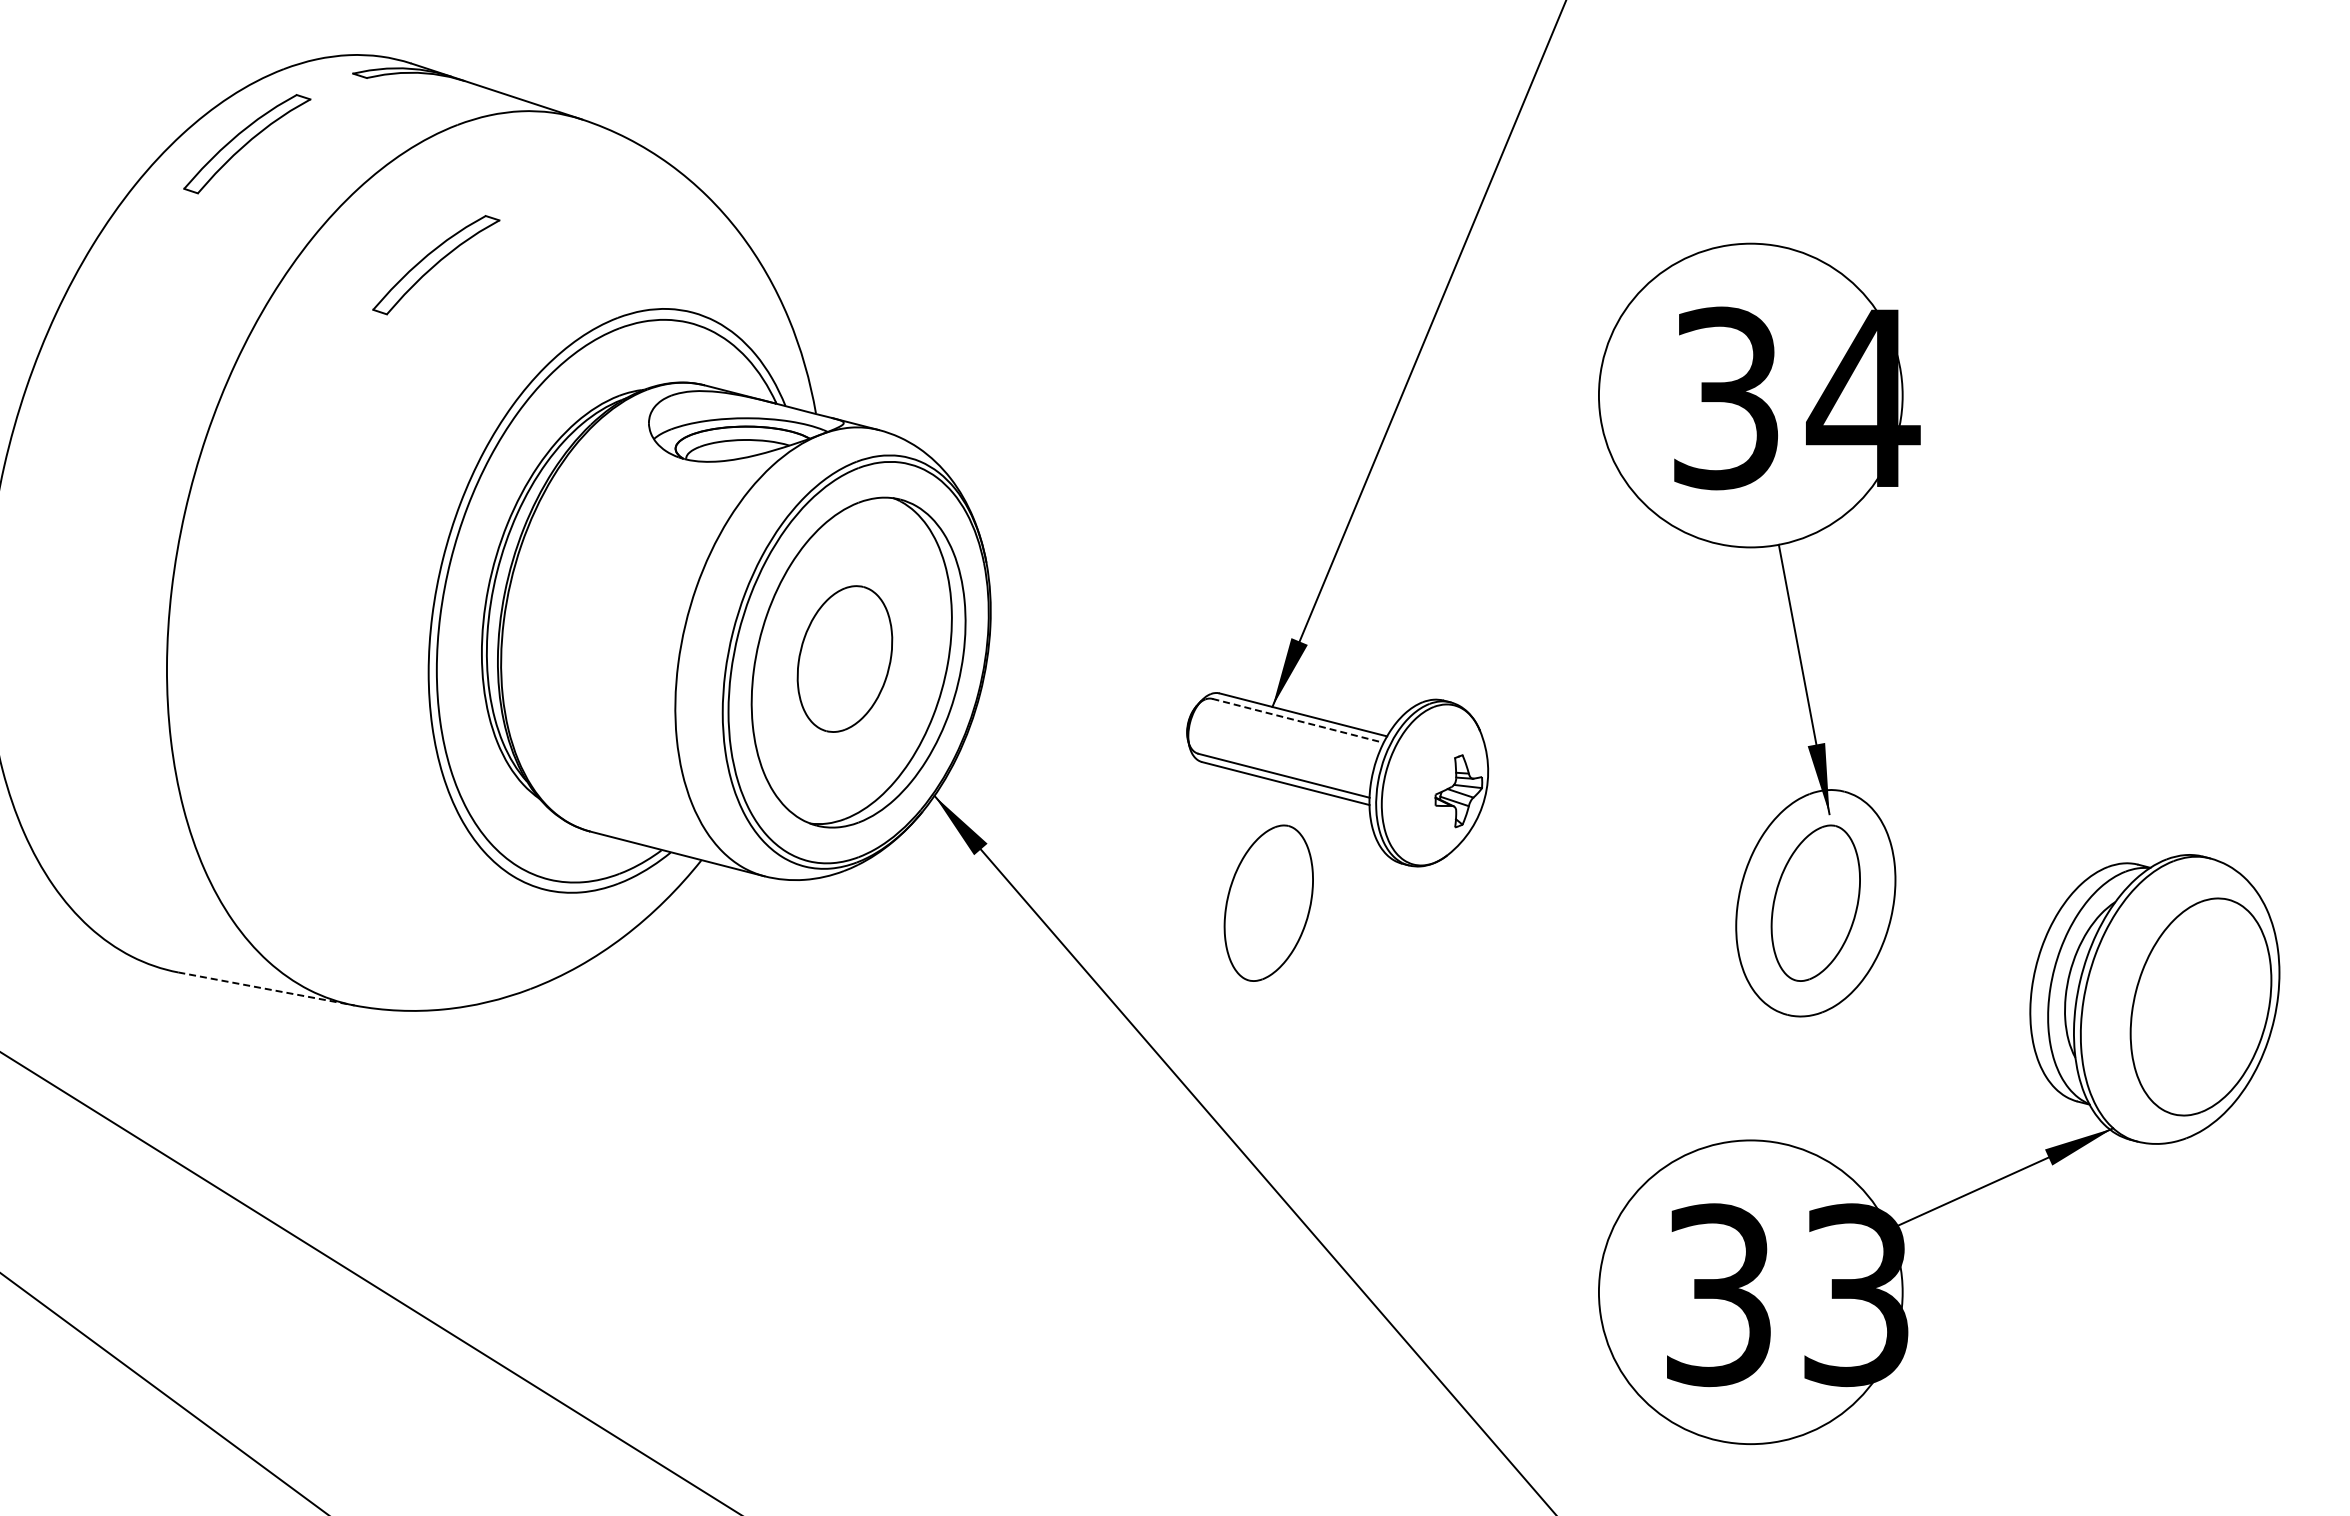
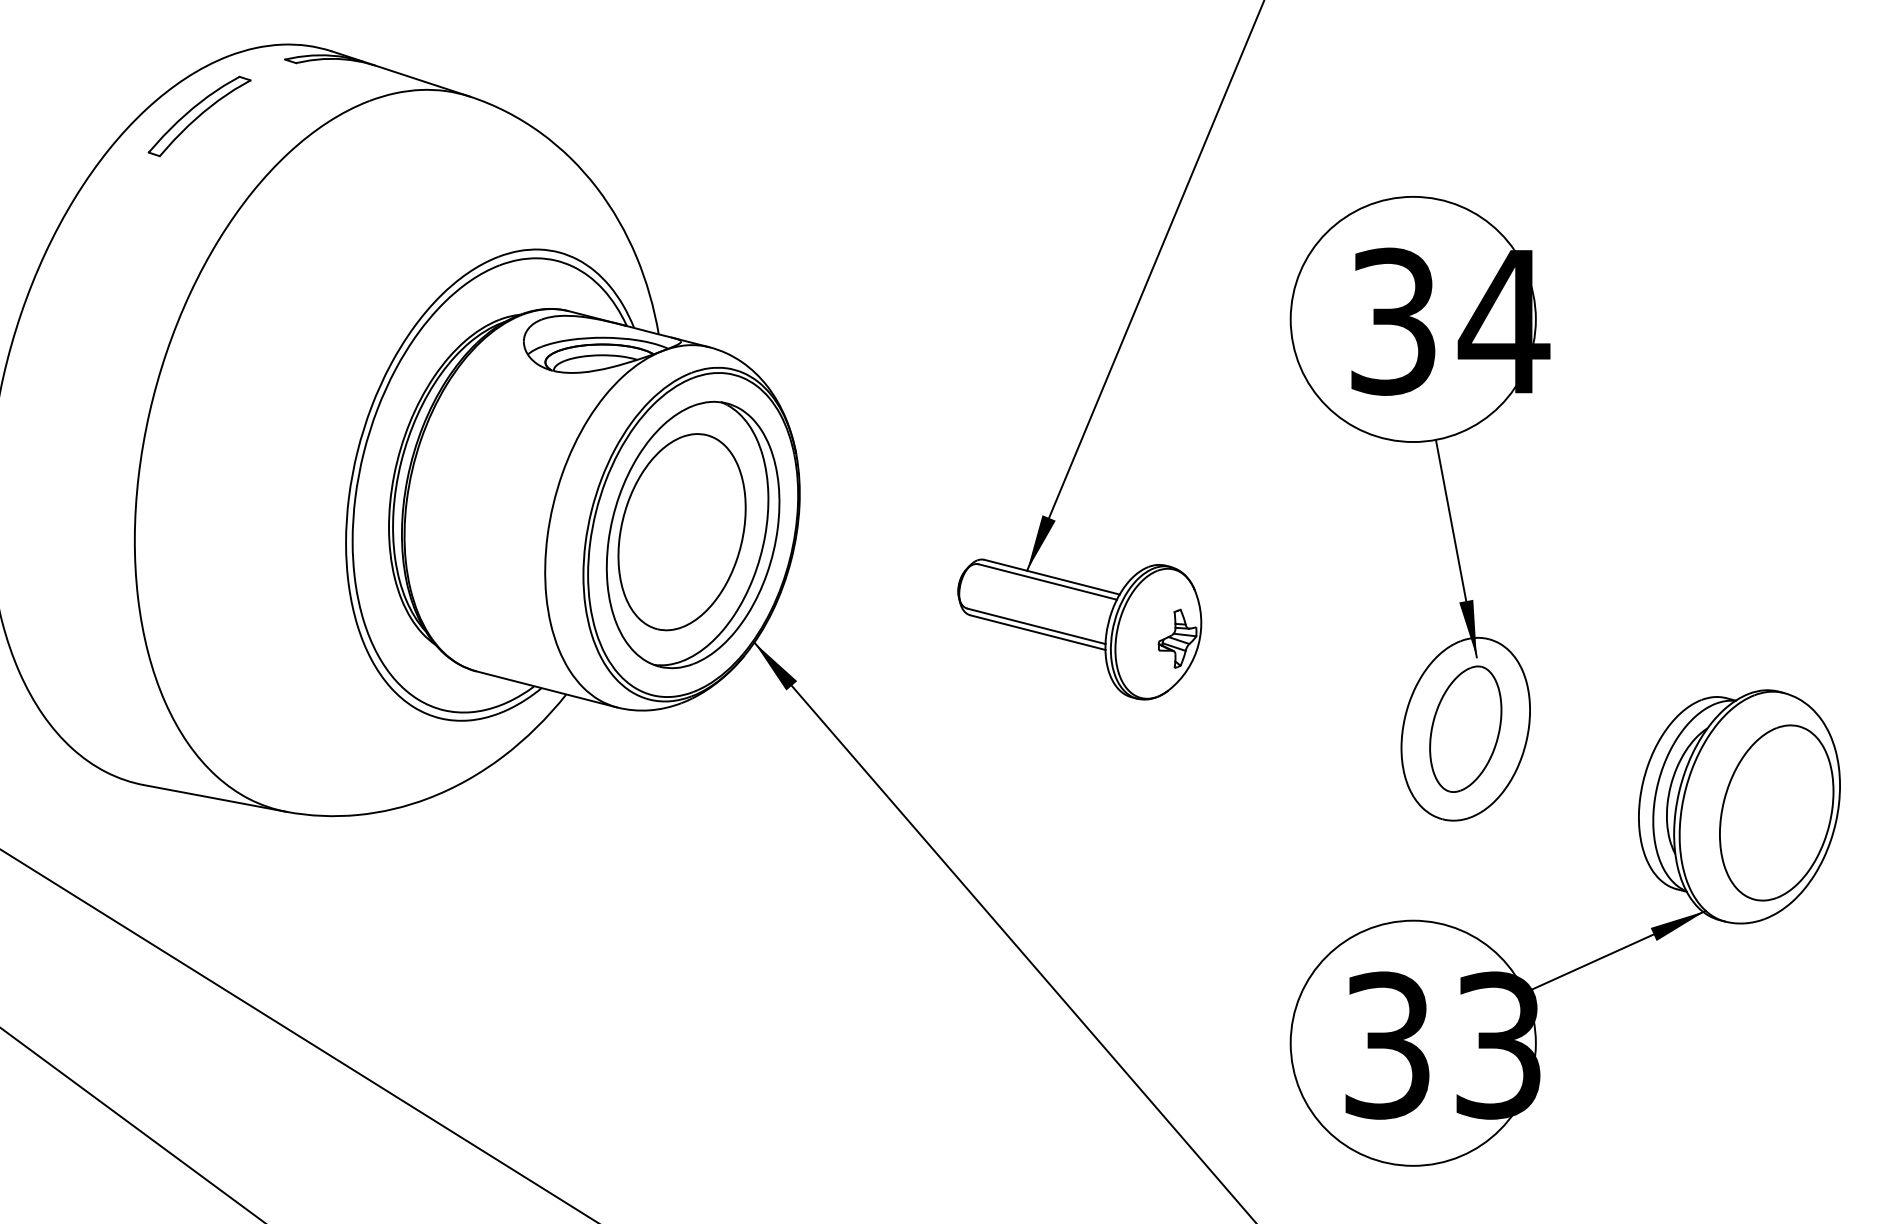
part: (436, 265) -> (352, 214), removed
part: (844, 658) -> (681, 531), size x1.67
line: (1298, 720) -> (1048, 581), dashed -> solid
part: (1268, 902) -> (1023, 728), removed
line: (266, 989) -> (215, 798), dashed -> solid

